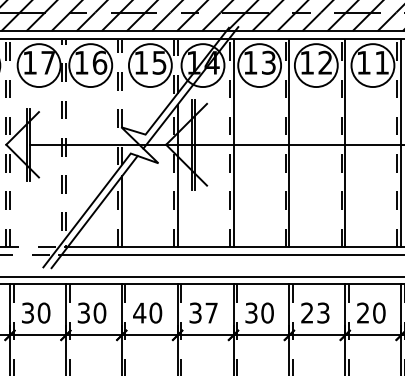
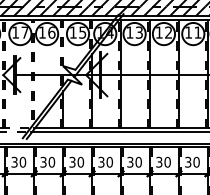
text: (139, 311) -> (72, 161), 40 -> 30
text: (211, 311) -> (109, 161), 37 -> 30
text: (315, 311) -> (163, 161), 23 -> 30
text: (363, 313) -> (188, 162), 20 -> 30

